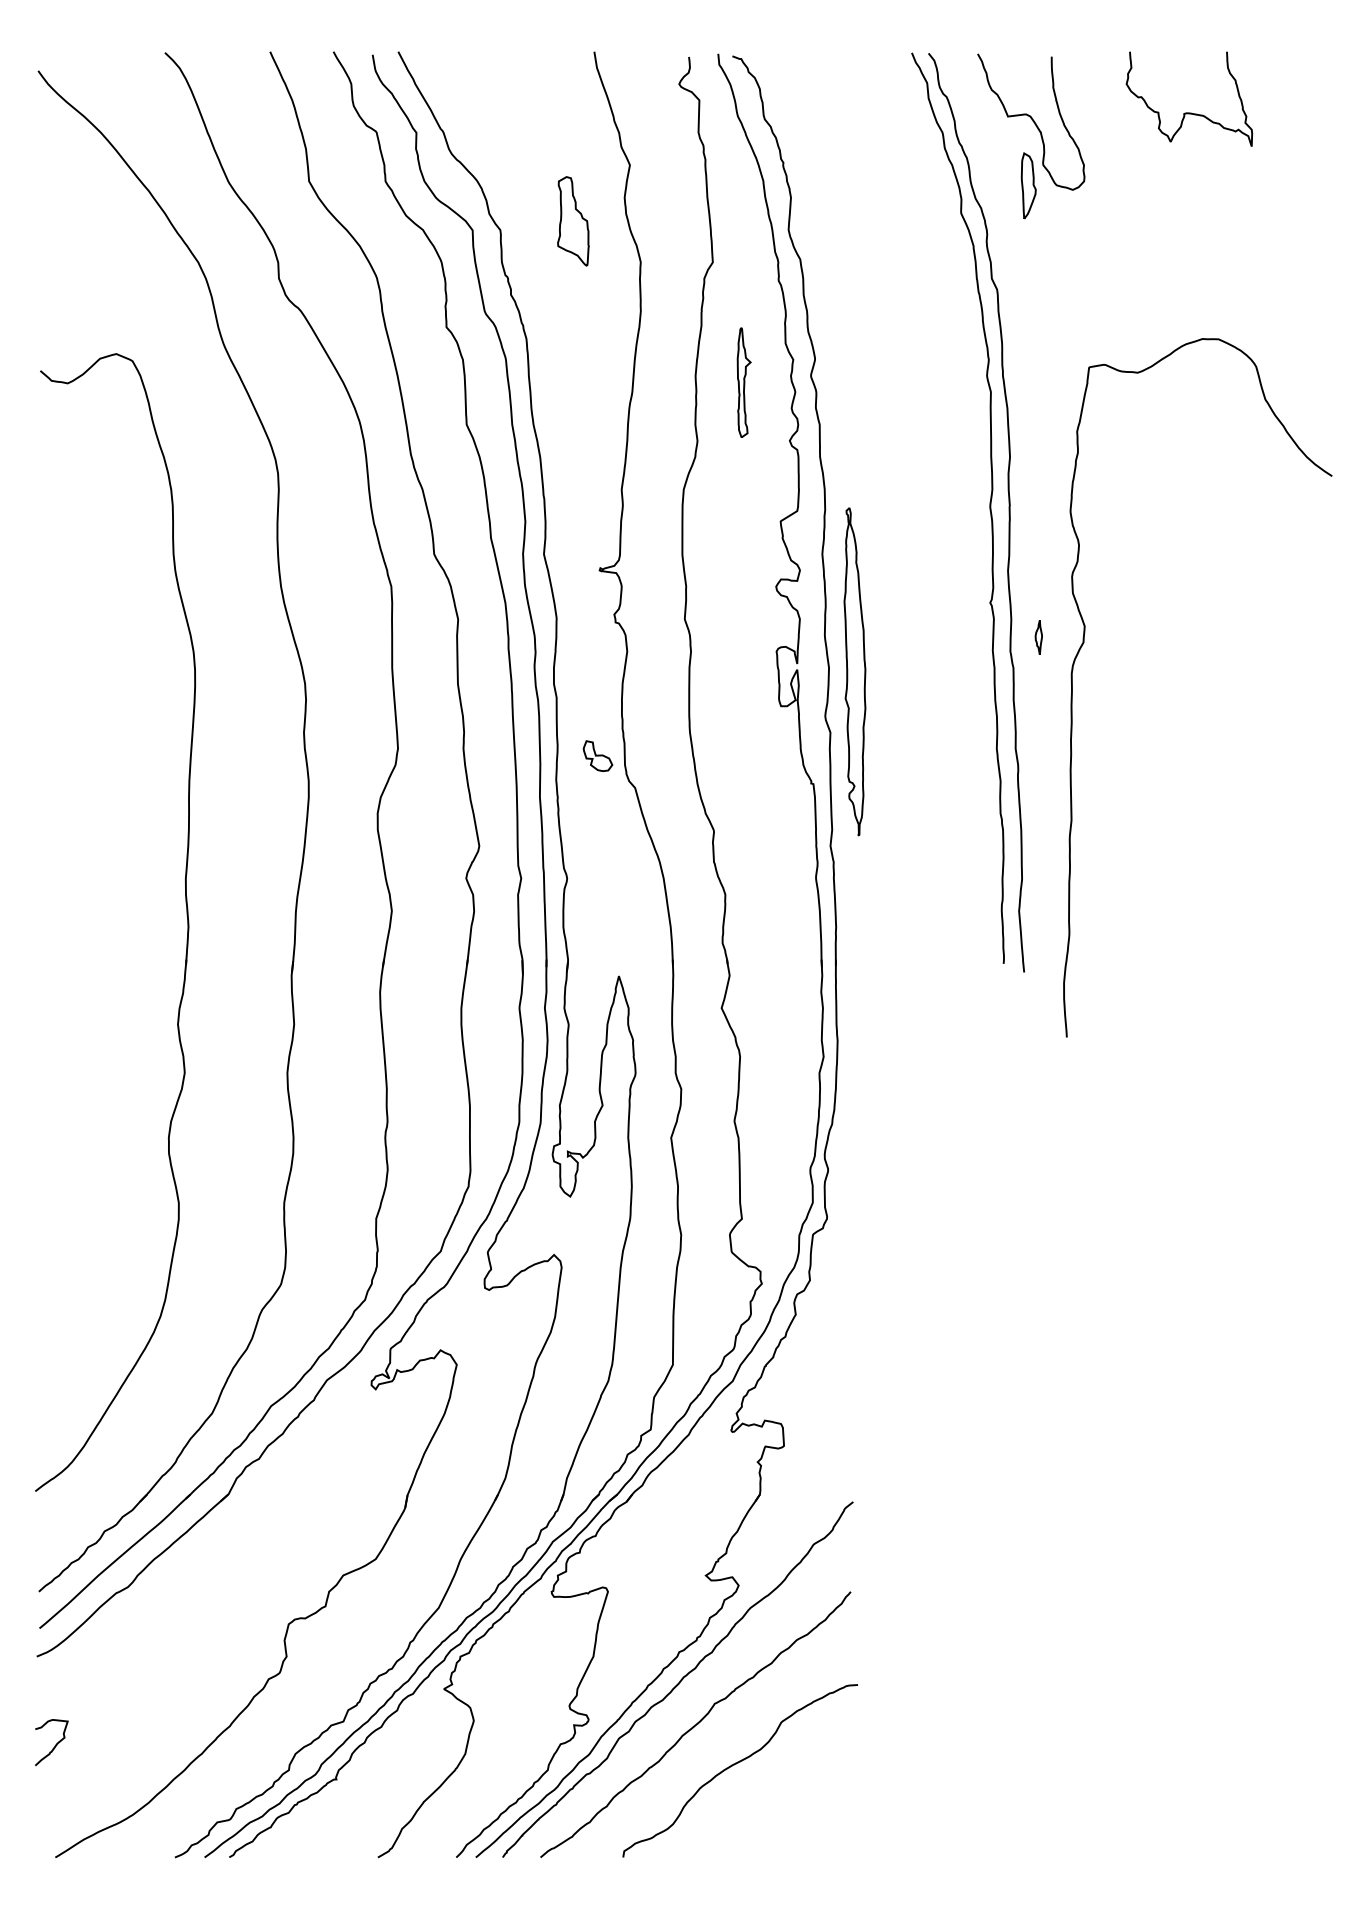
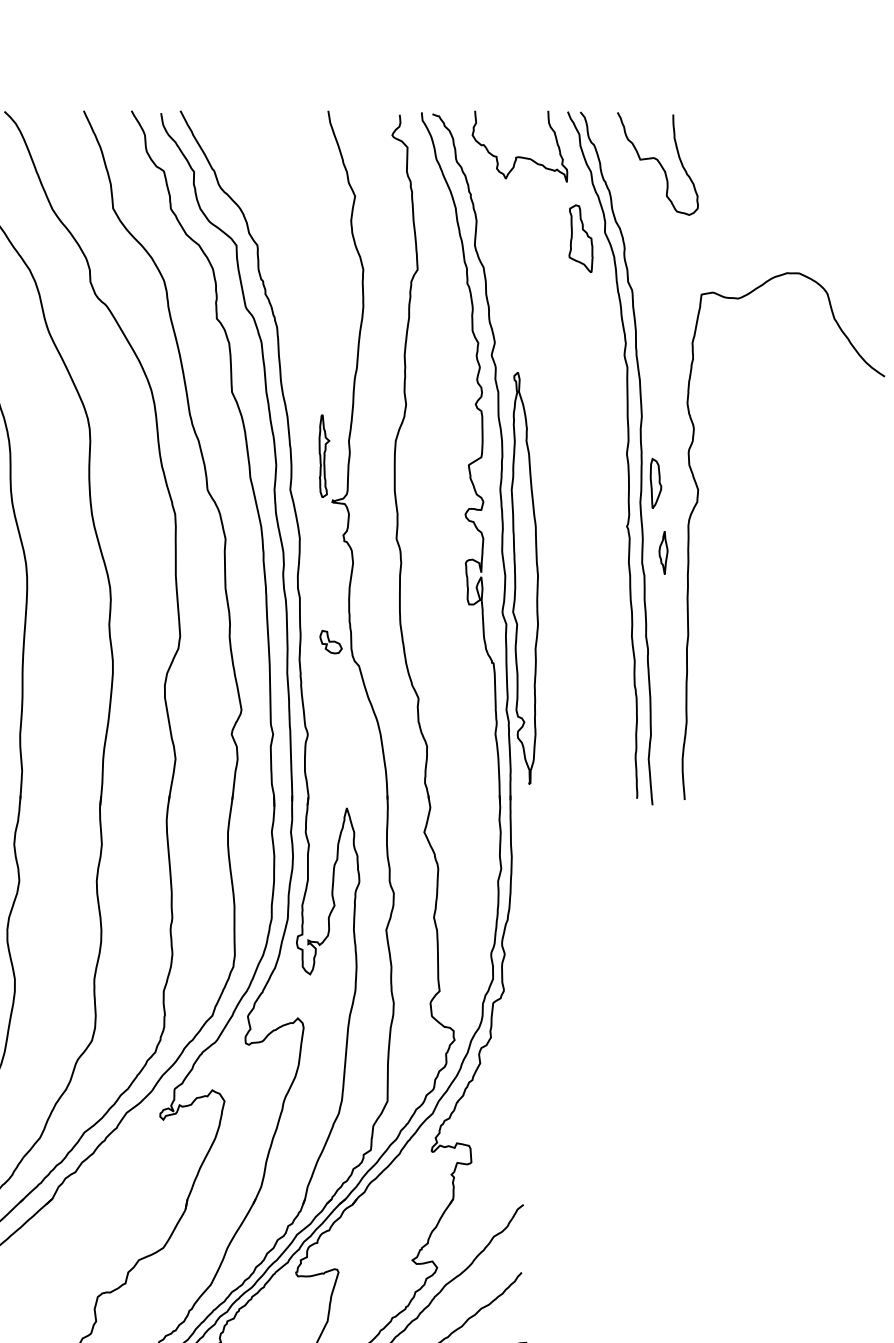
curve: (1189, 112) -> (520, 156), moved
part: (1028, 185) -> (655, 483), moved
part: (573, 221) -> (581, 238), moved
part: (743, 382) -> (323, 456), moved
part: (1038, 637) -> (663, 552), size x1.67
curve: (1084, 642) -> (698, 502), moved
part: (854, 671) -> (524, 578), size x1.67

